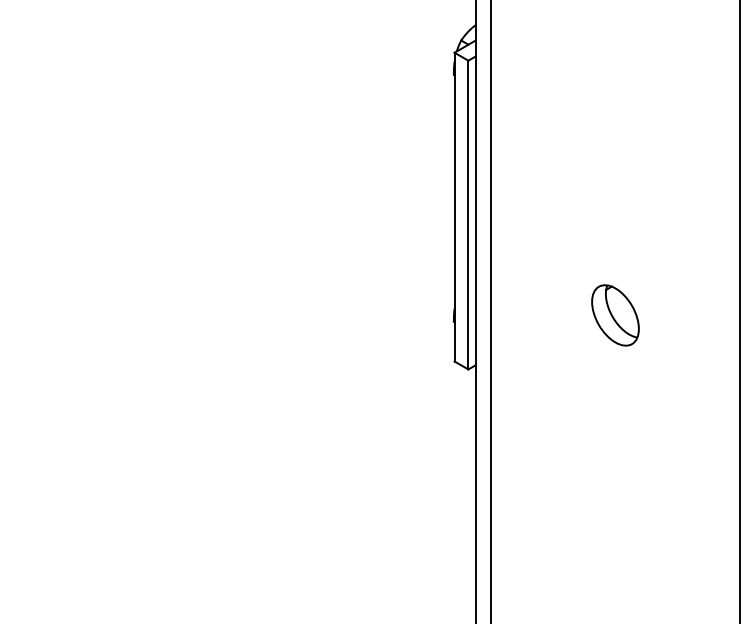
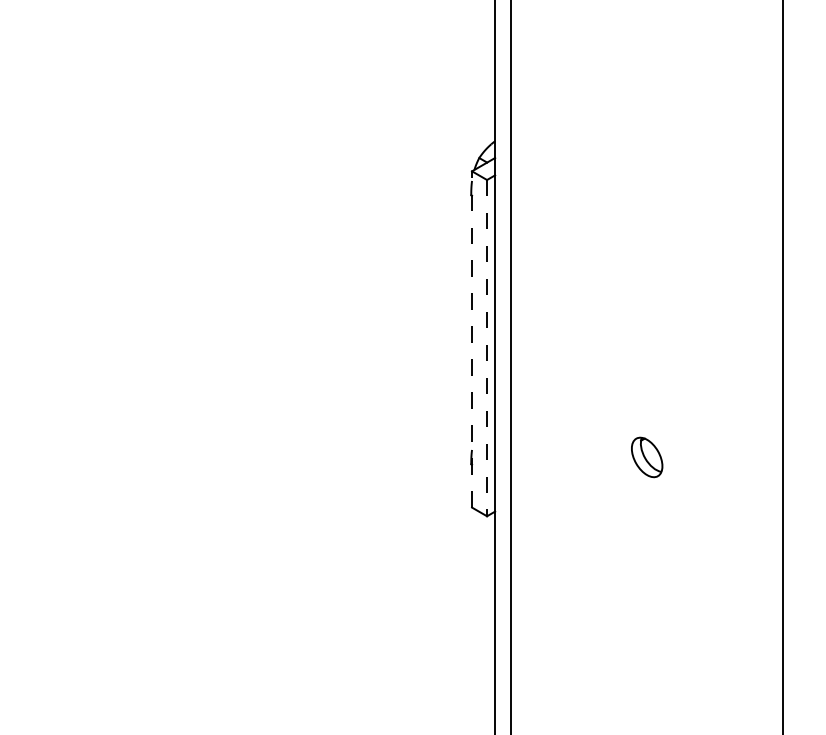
line: (455, 206) -> (472, 338), solid -> dashed
line: (468, 215) -> (487, 348), solid -> dashed
part: (614, 315) -> (646, 457), size x0.6

